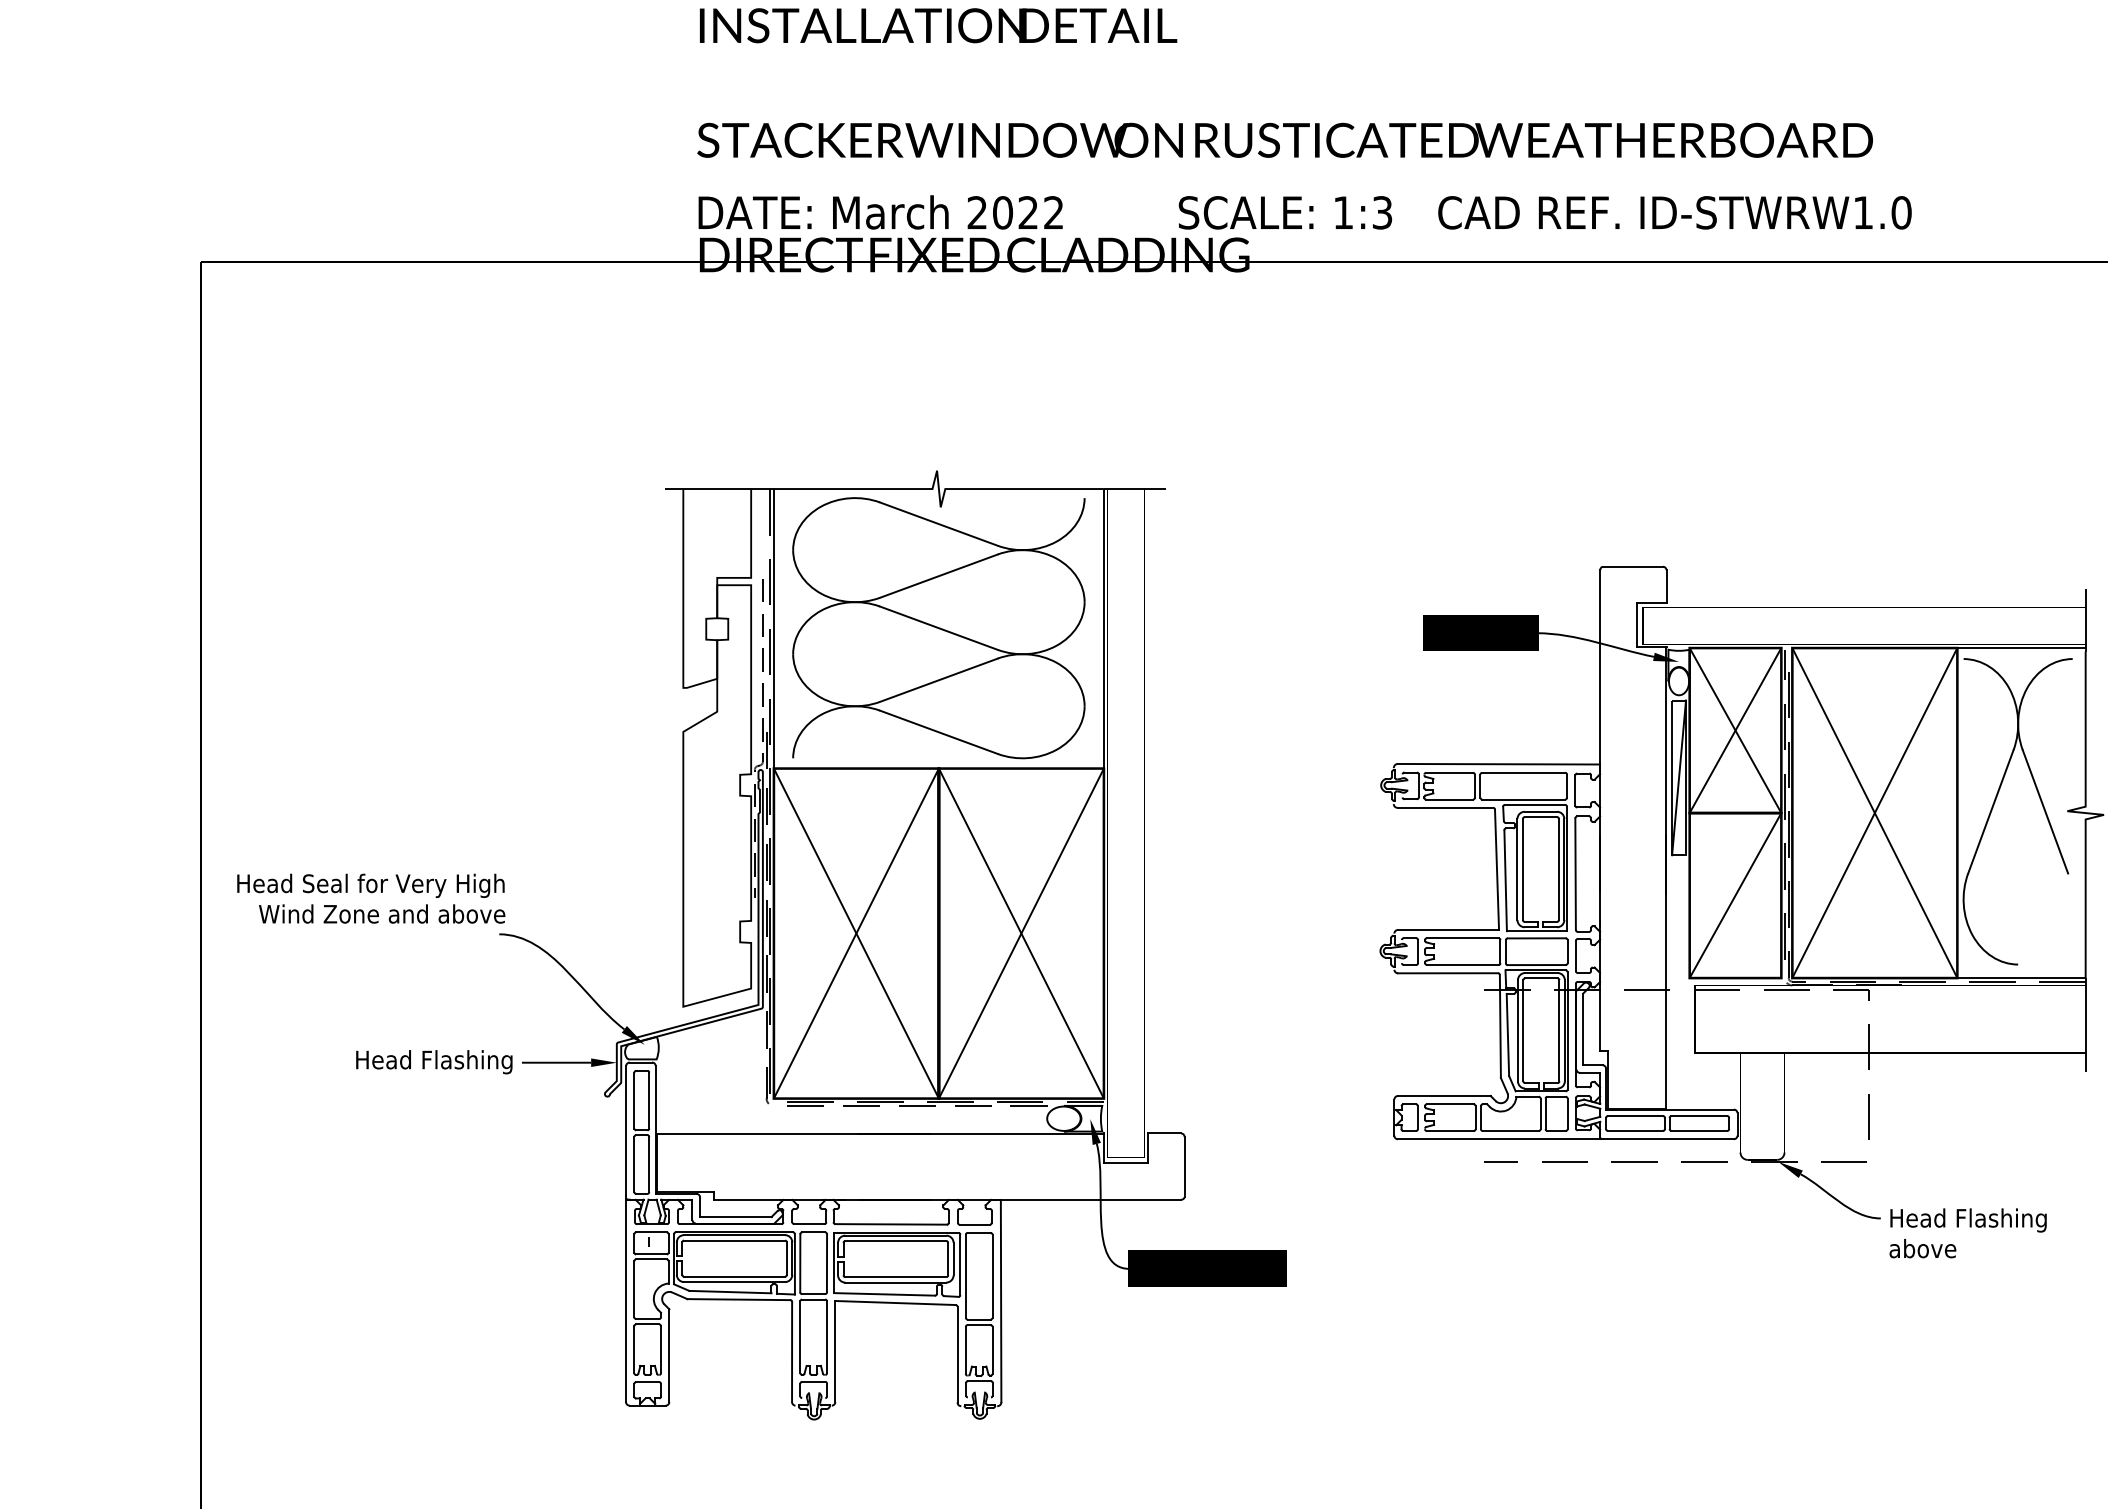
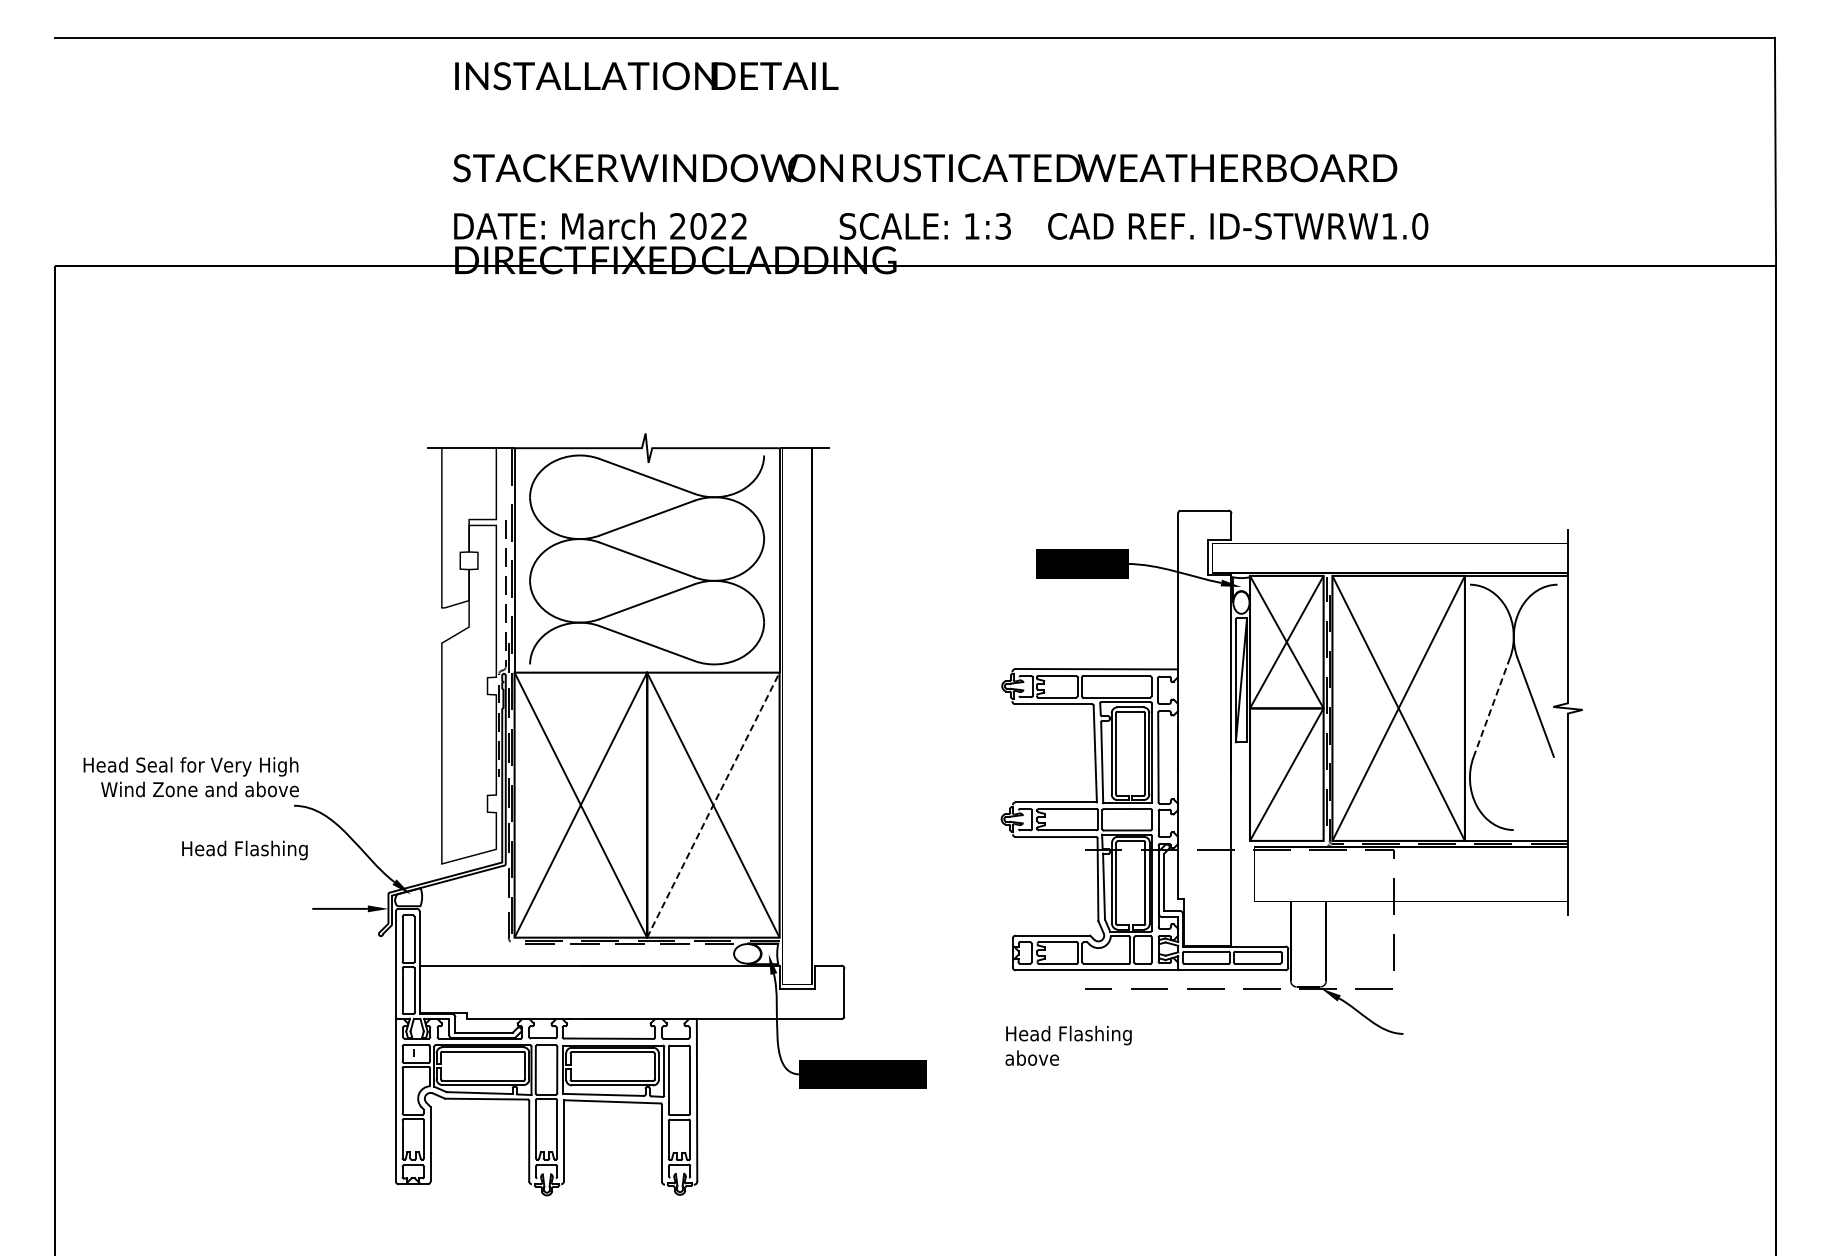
line: (1990, 811) -> (1491, 707), solid -> dashed
line: (1021, 932) -> (713, 804), solid -> dashed
text: (433, 1062) -> (244, 850), moved
text: (1968, 1232) -> (1068, 1045), moved

